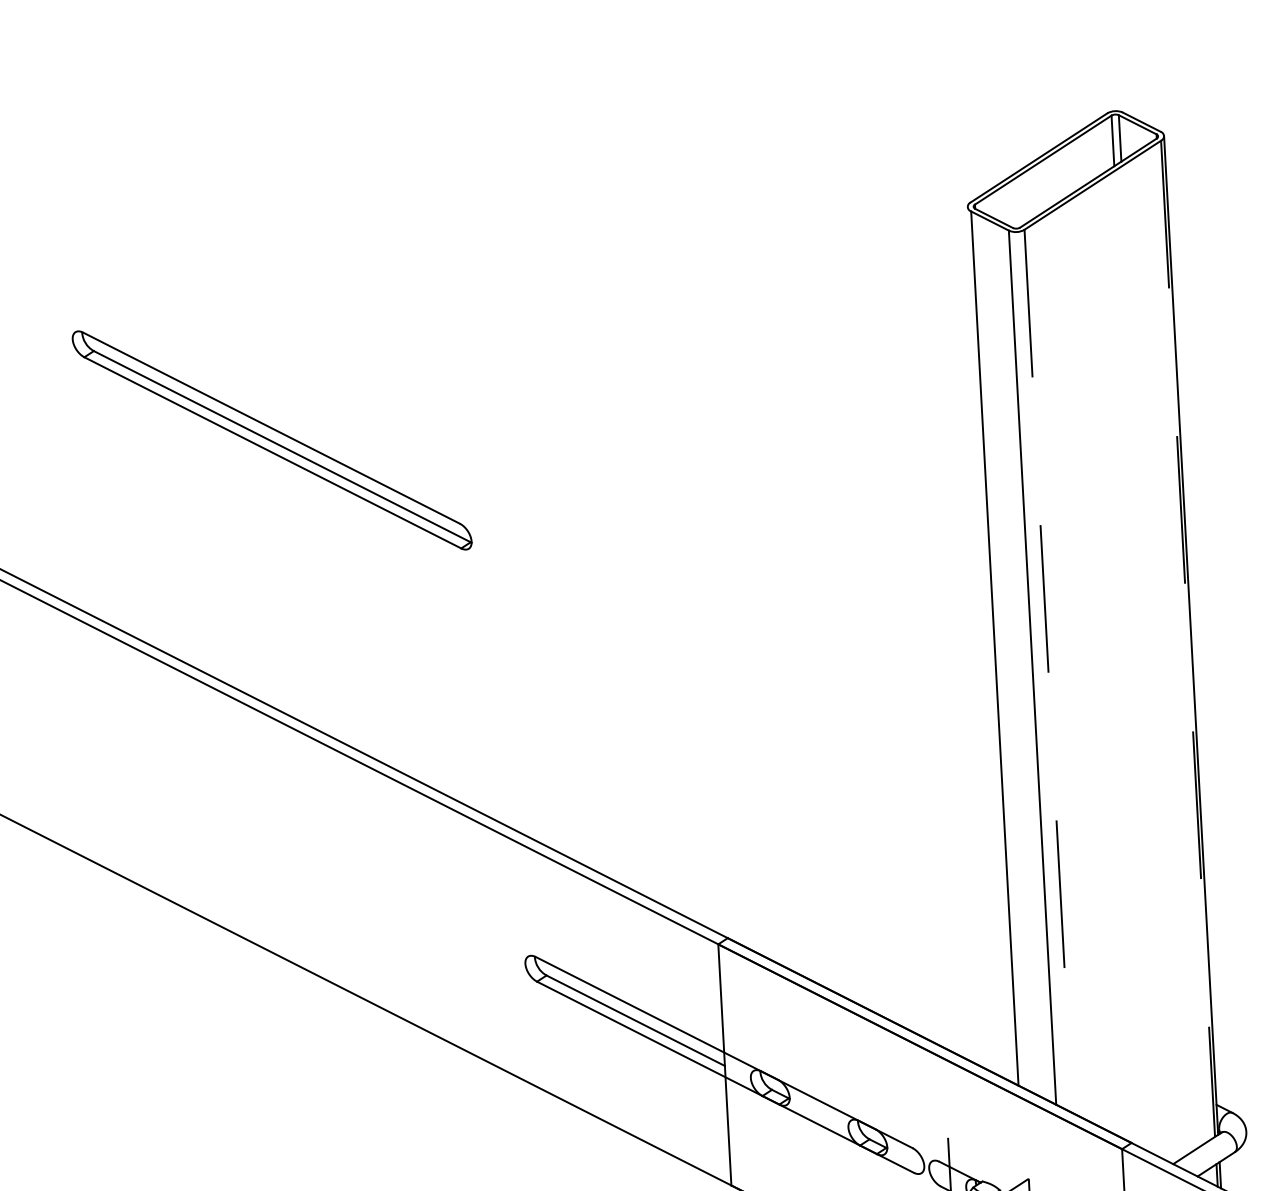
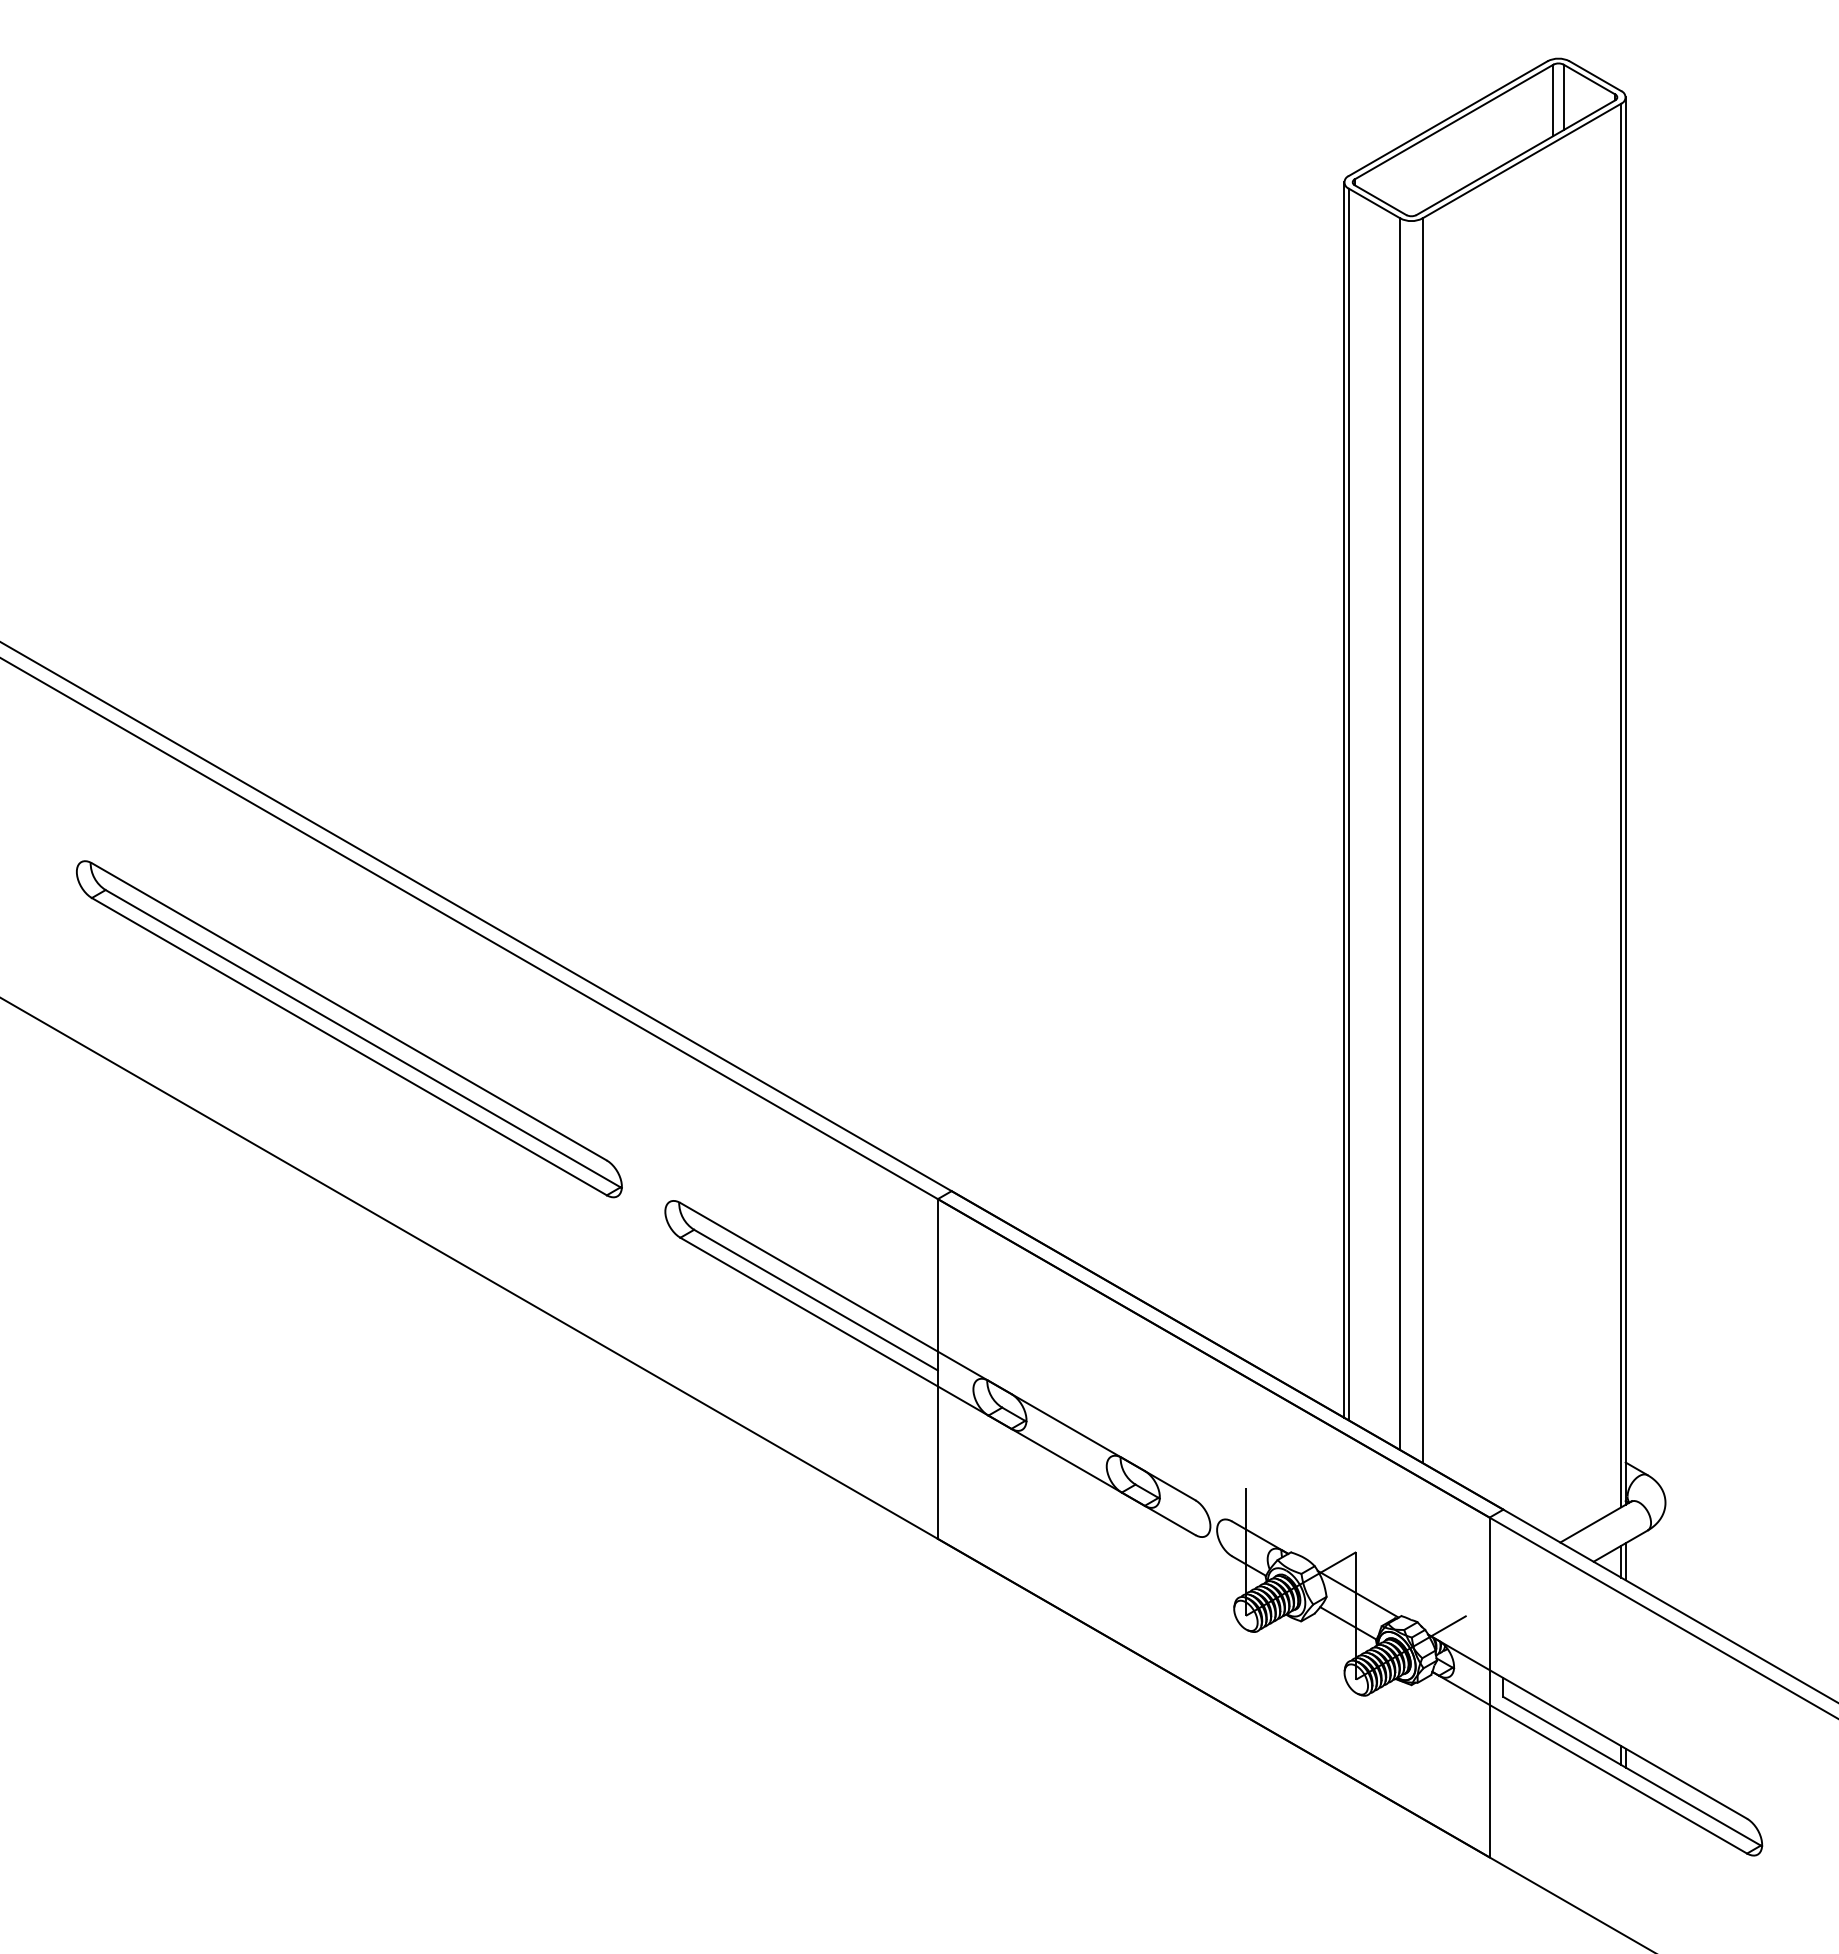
part: (272, 440) -> (349, 1029), moved
line: (1188, 638) -> (1621, 805), dashed -> solid
line: (991, 645) -> (1344, 799), added
line: (1048, 671) -> (1422, 841), dashed -> solid

